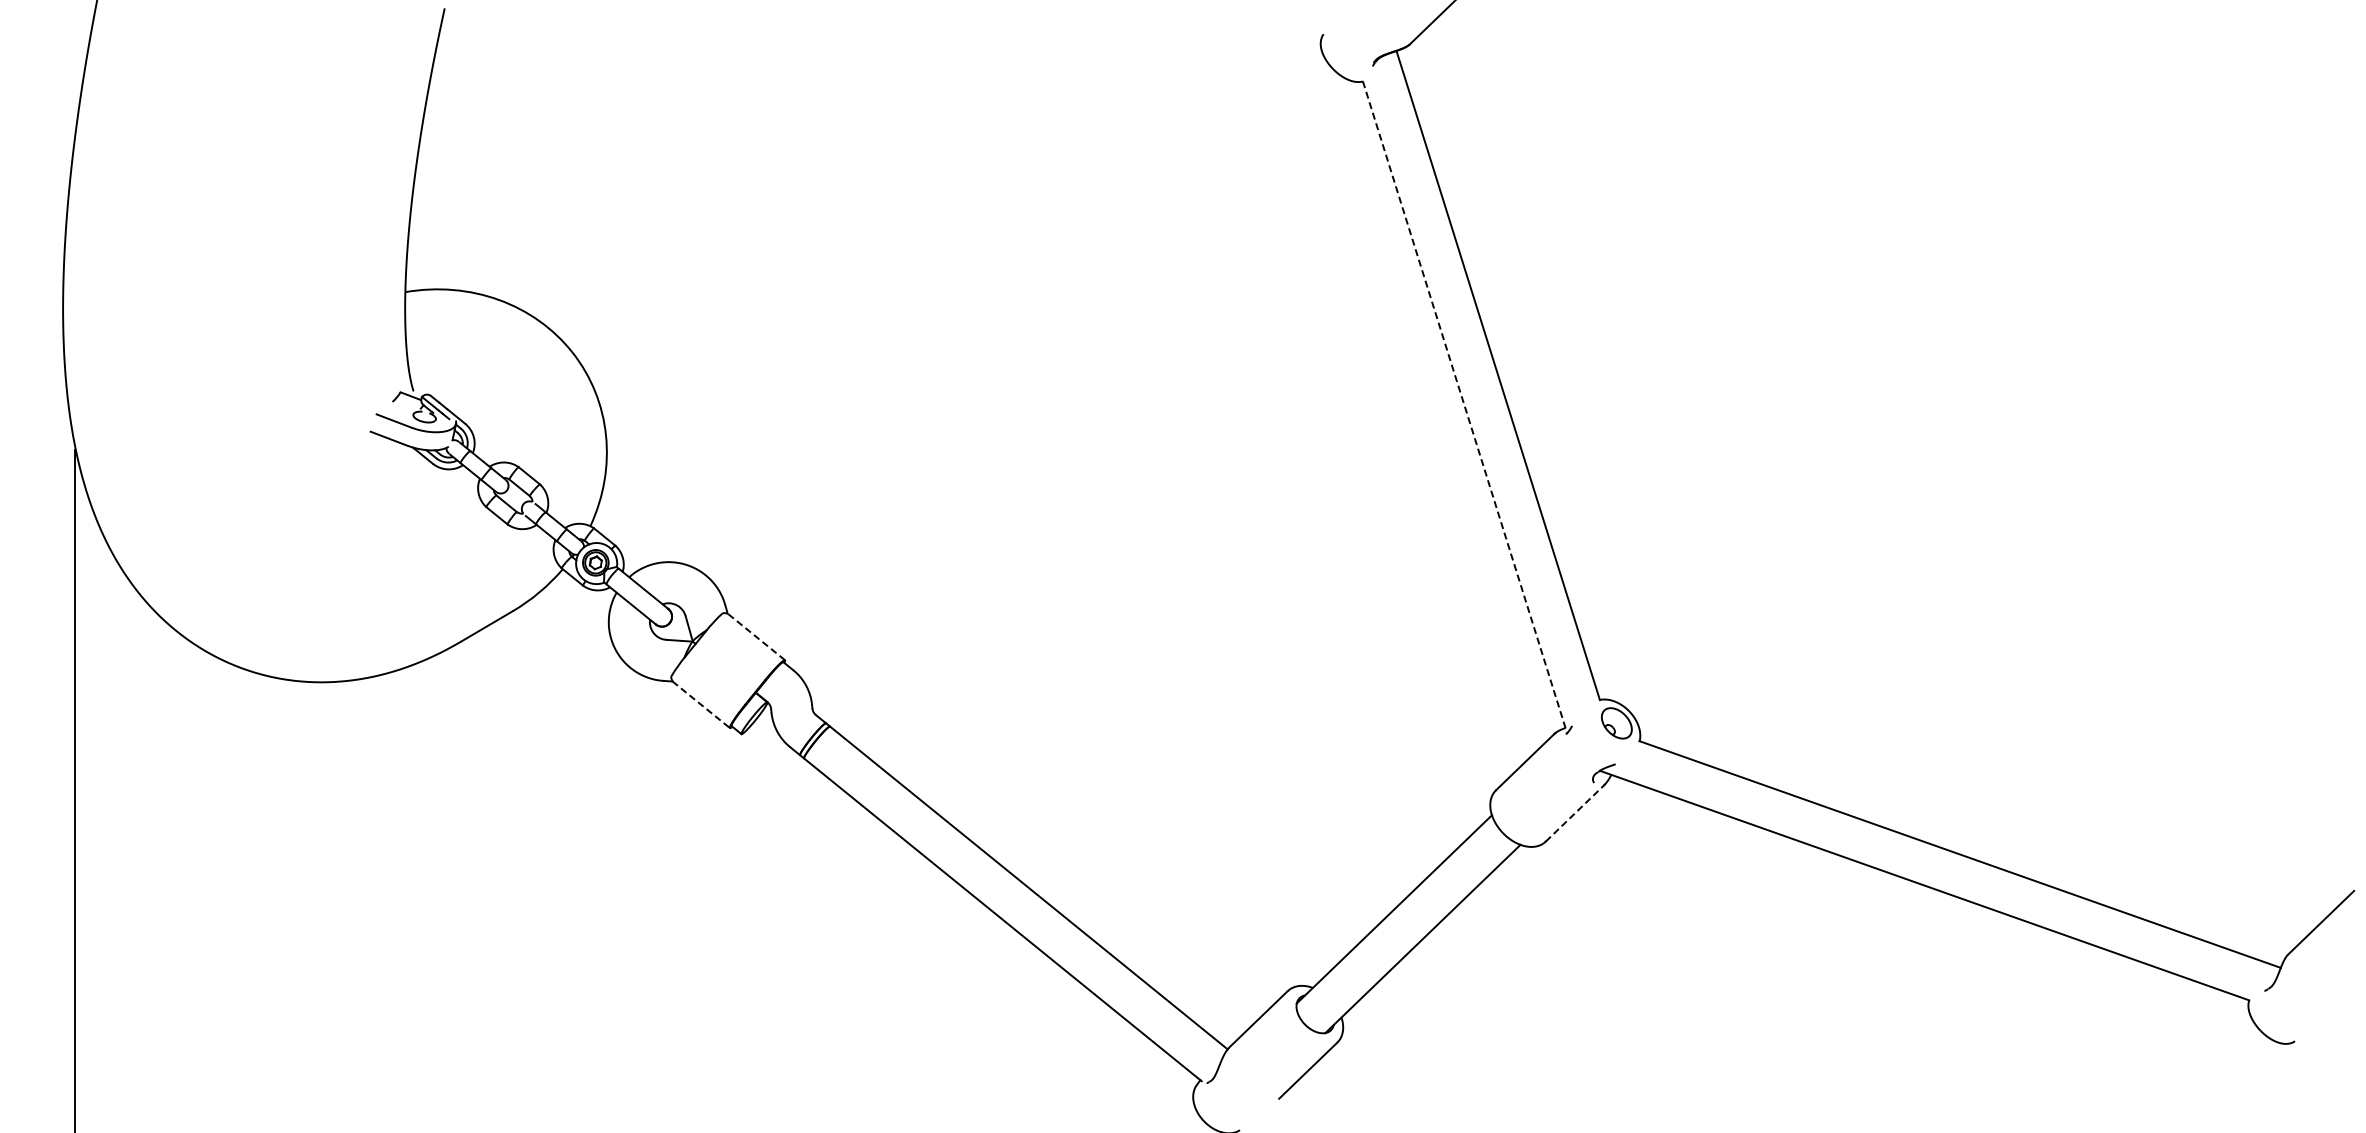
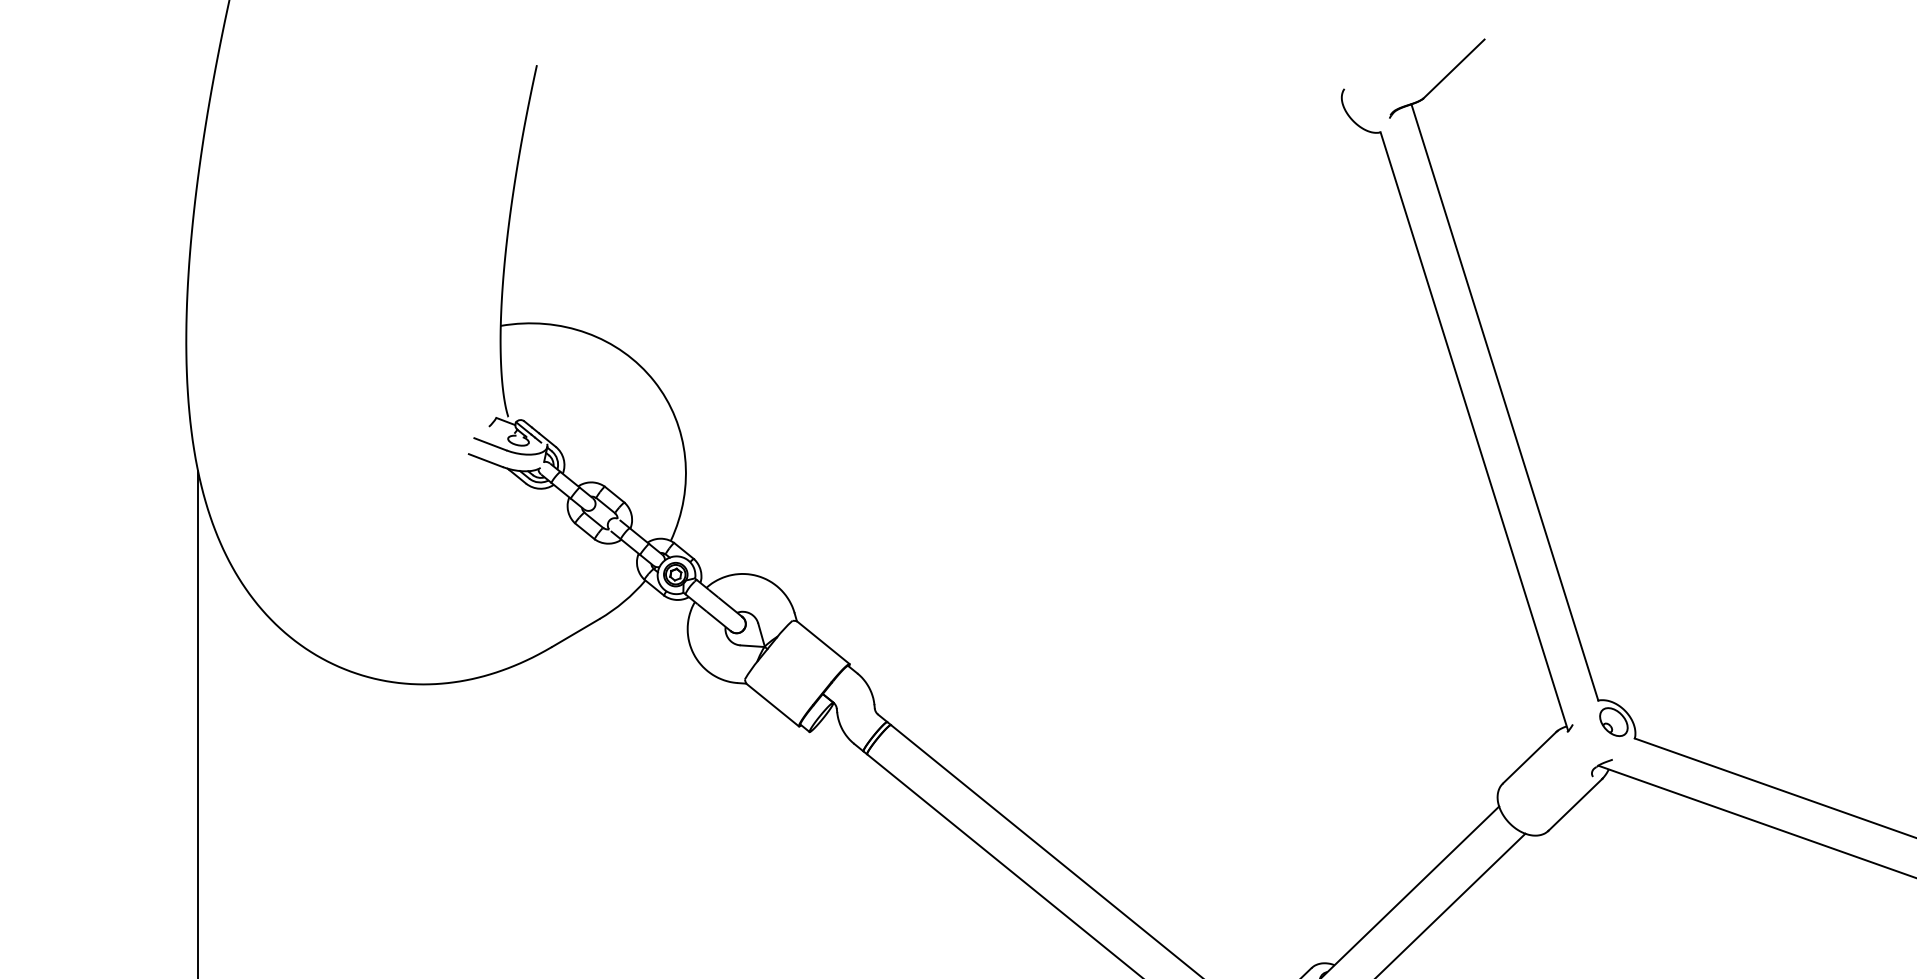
line: (1465, 407) -> (1474, 431), dashed -> solid
line: (755, 636) -> (822, 642), dashed -> solid
line: (701, 705) -> (772, 705), dashed -> solid
line: (1575, 813) -> (1575, 804), dashed -> solid

